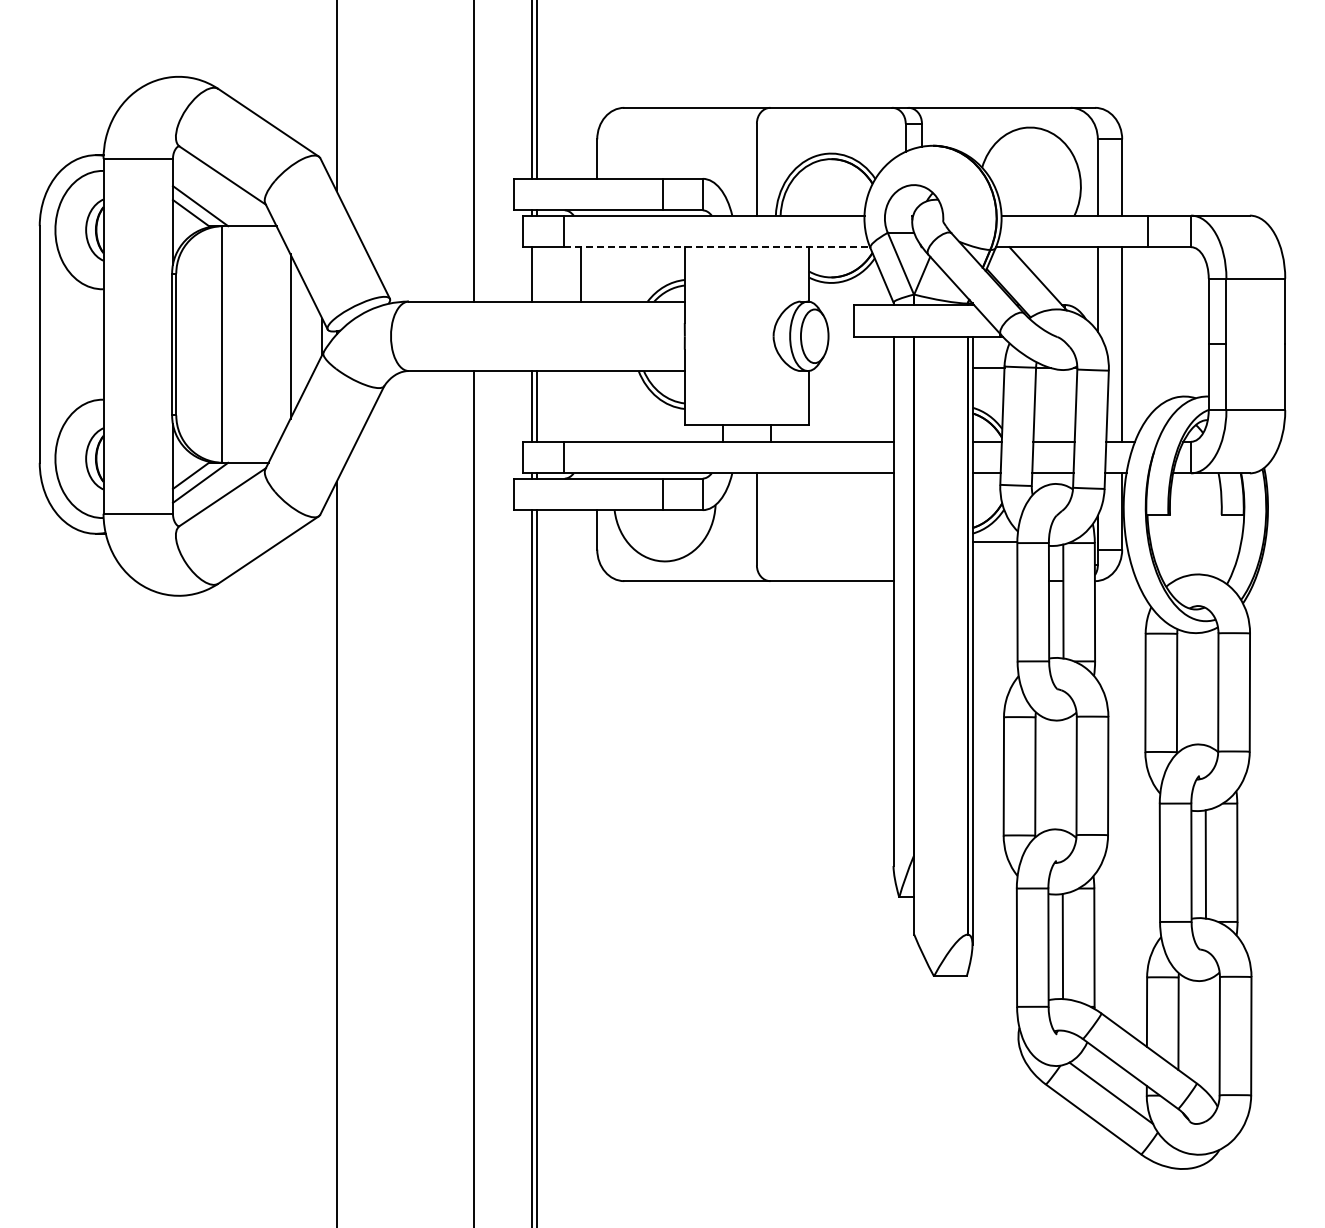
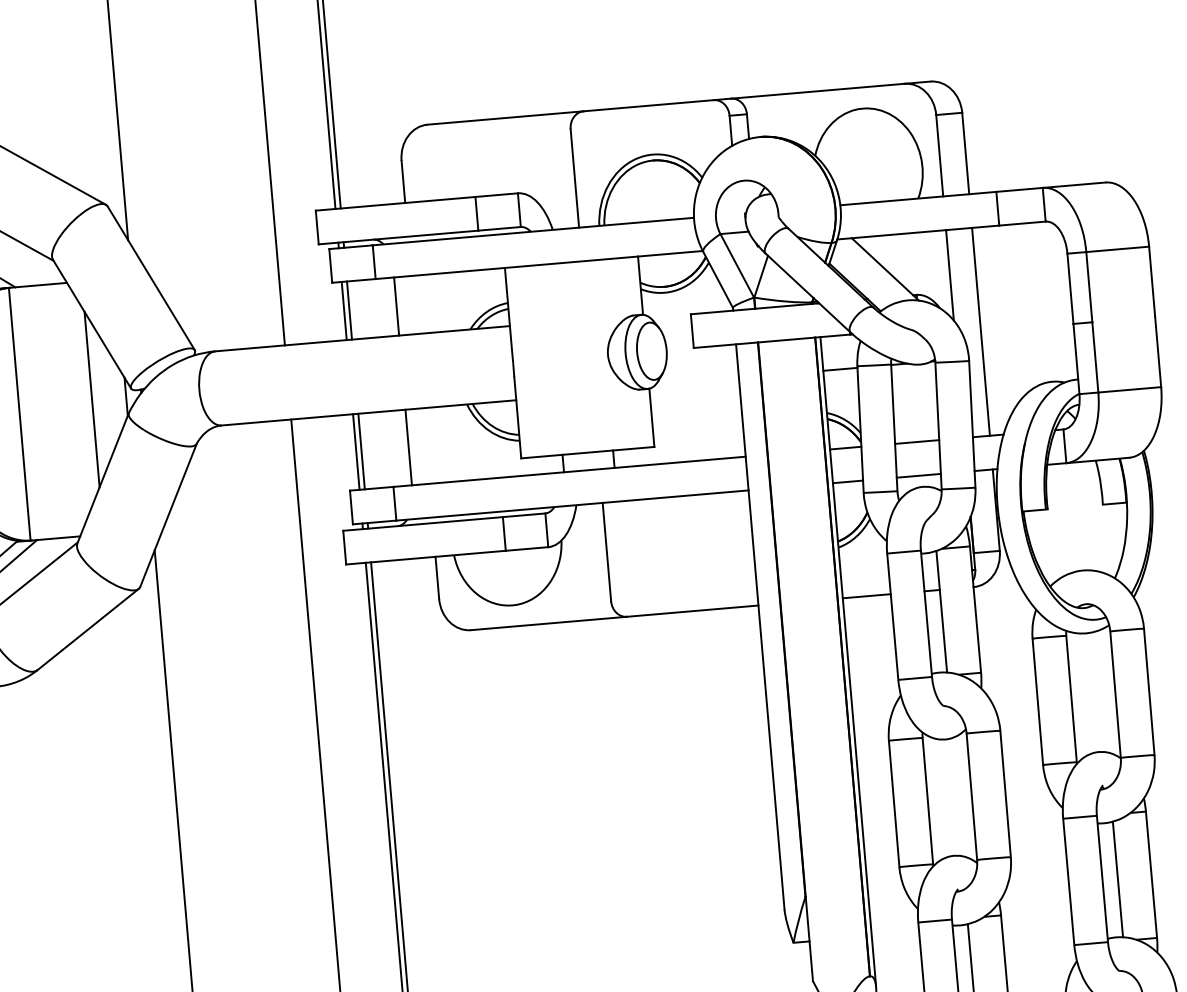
line: (717, 247) -> (539, 265), dashed -> solid
line: (536, 274) -> (349, 310), added
line: (581, 406) -> (409, 447), added
line: (994, 542) -> (866, 596), moved

